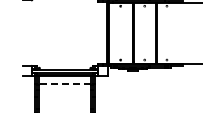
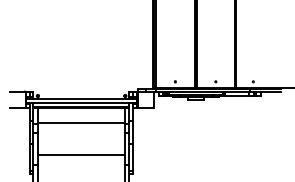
line: (64, 84) -> (80, 123), dashed -> solid
line: (64, 103) -> (80, 155), added

